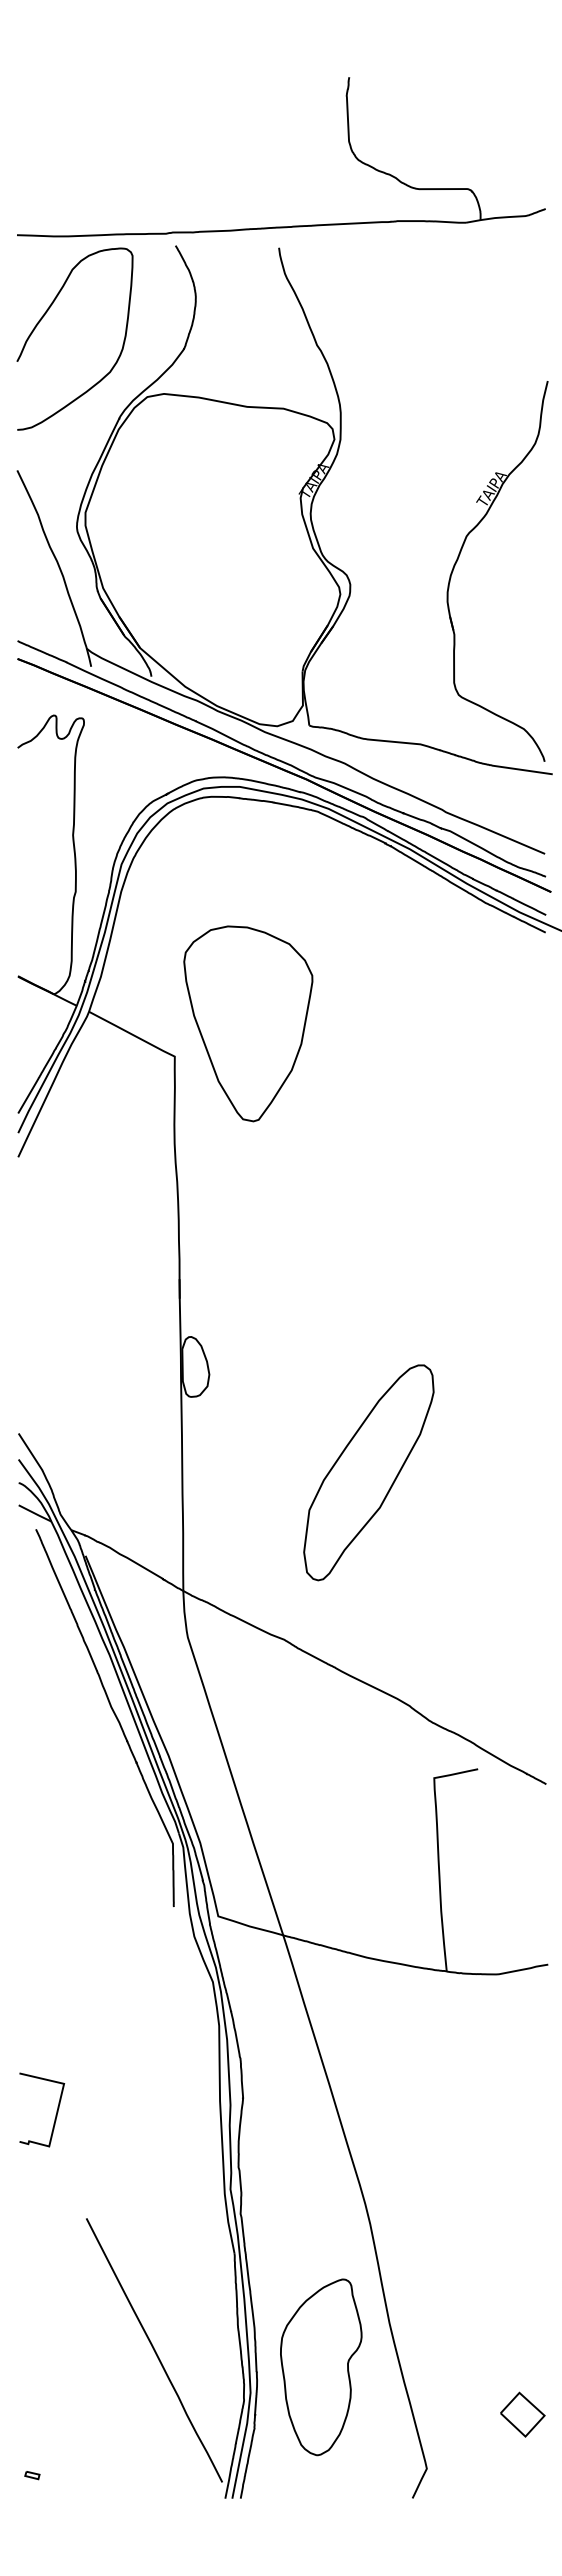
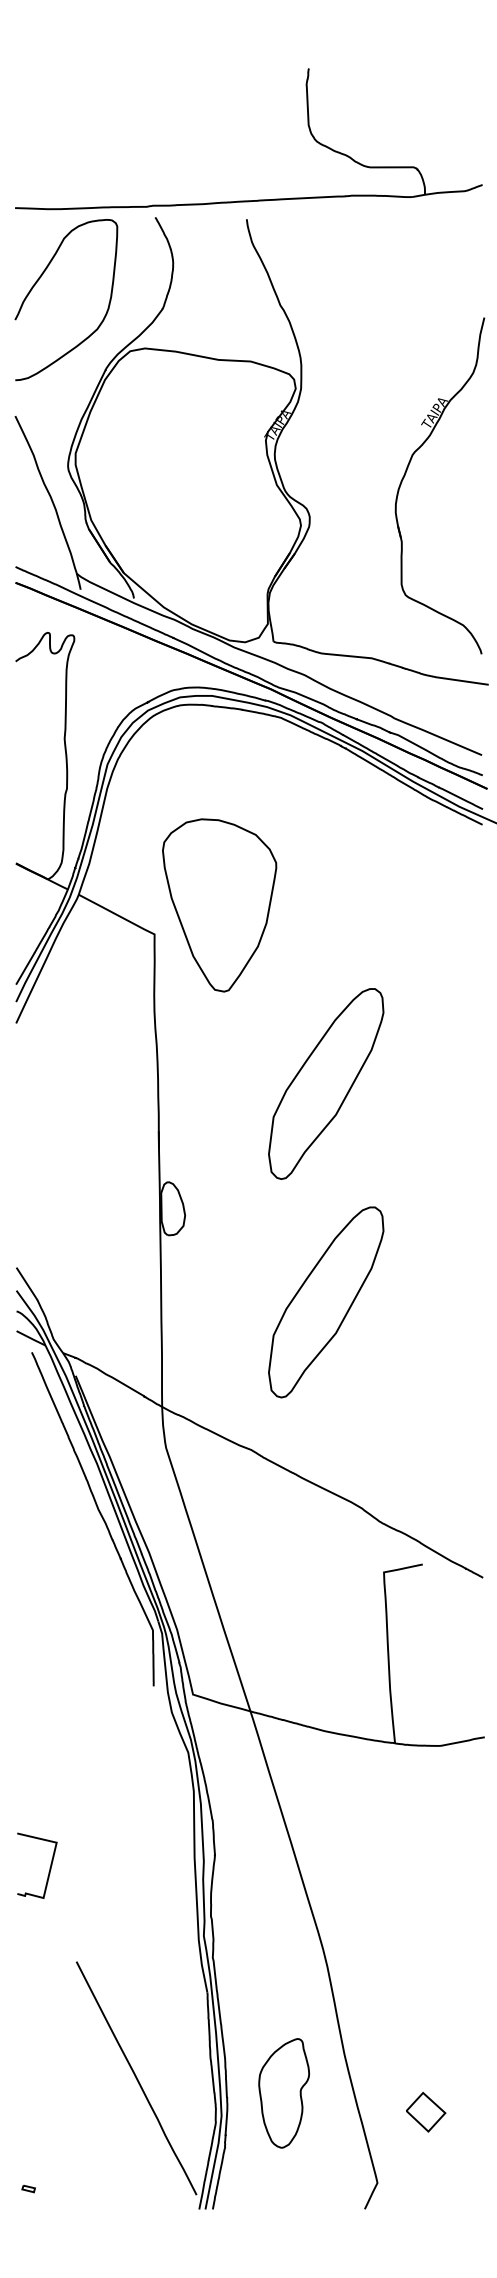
part: (459, 557) -> (406, 473), moved
part: (368, 1225) -> (325, 1083), added
part: (321, 2367) -> (284, 2093), size x0.7
part: (522, 2414) -> (425, 2112), moved

